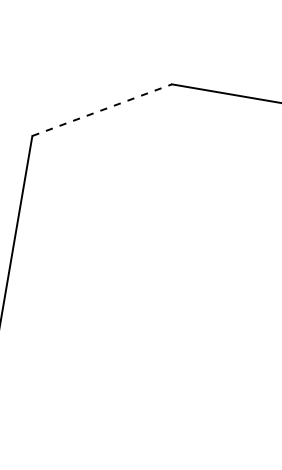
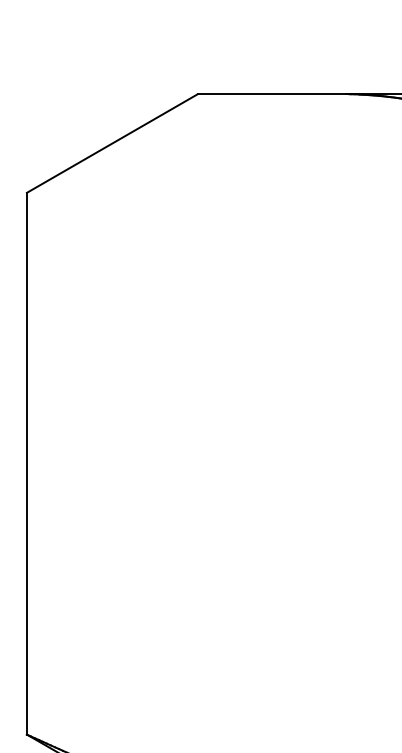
line: (102, 110) -> (112, 143), dashed -> solid

